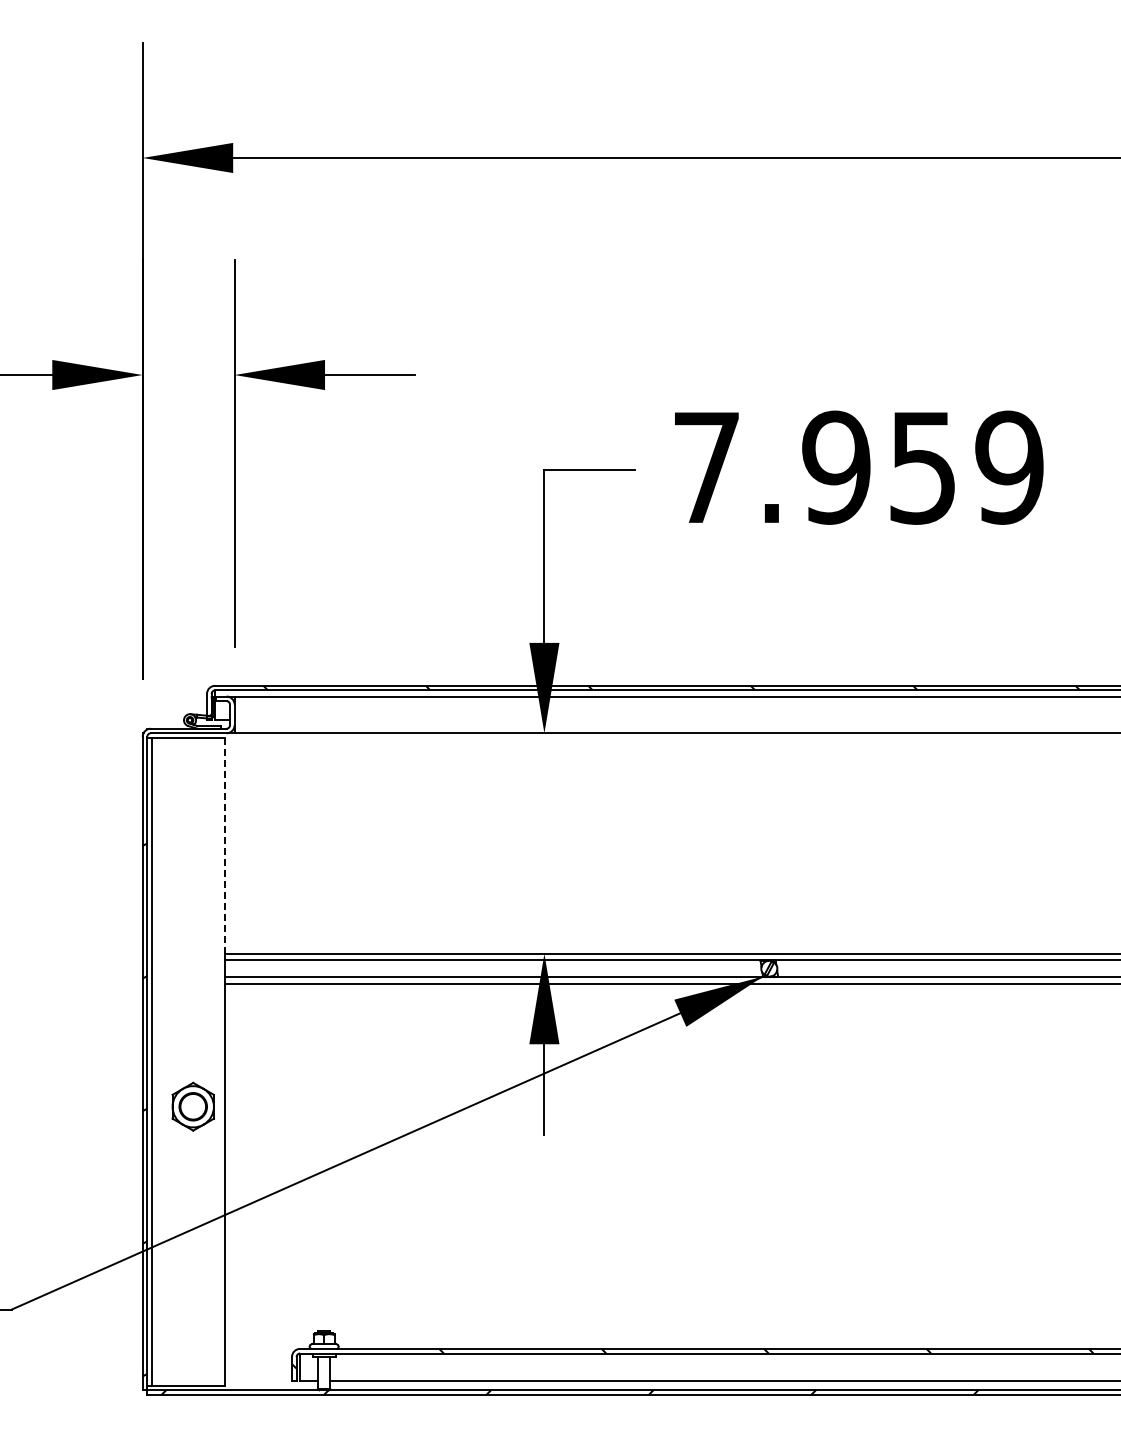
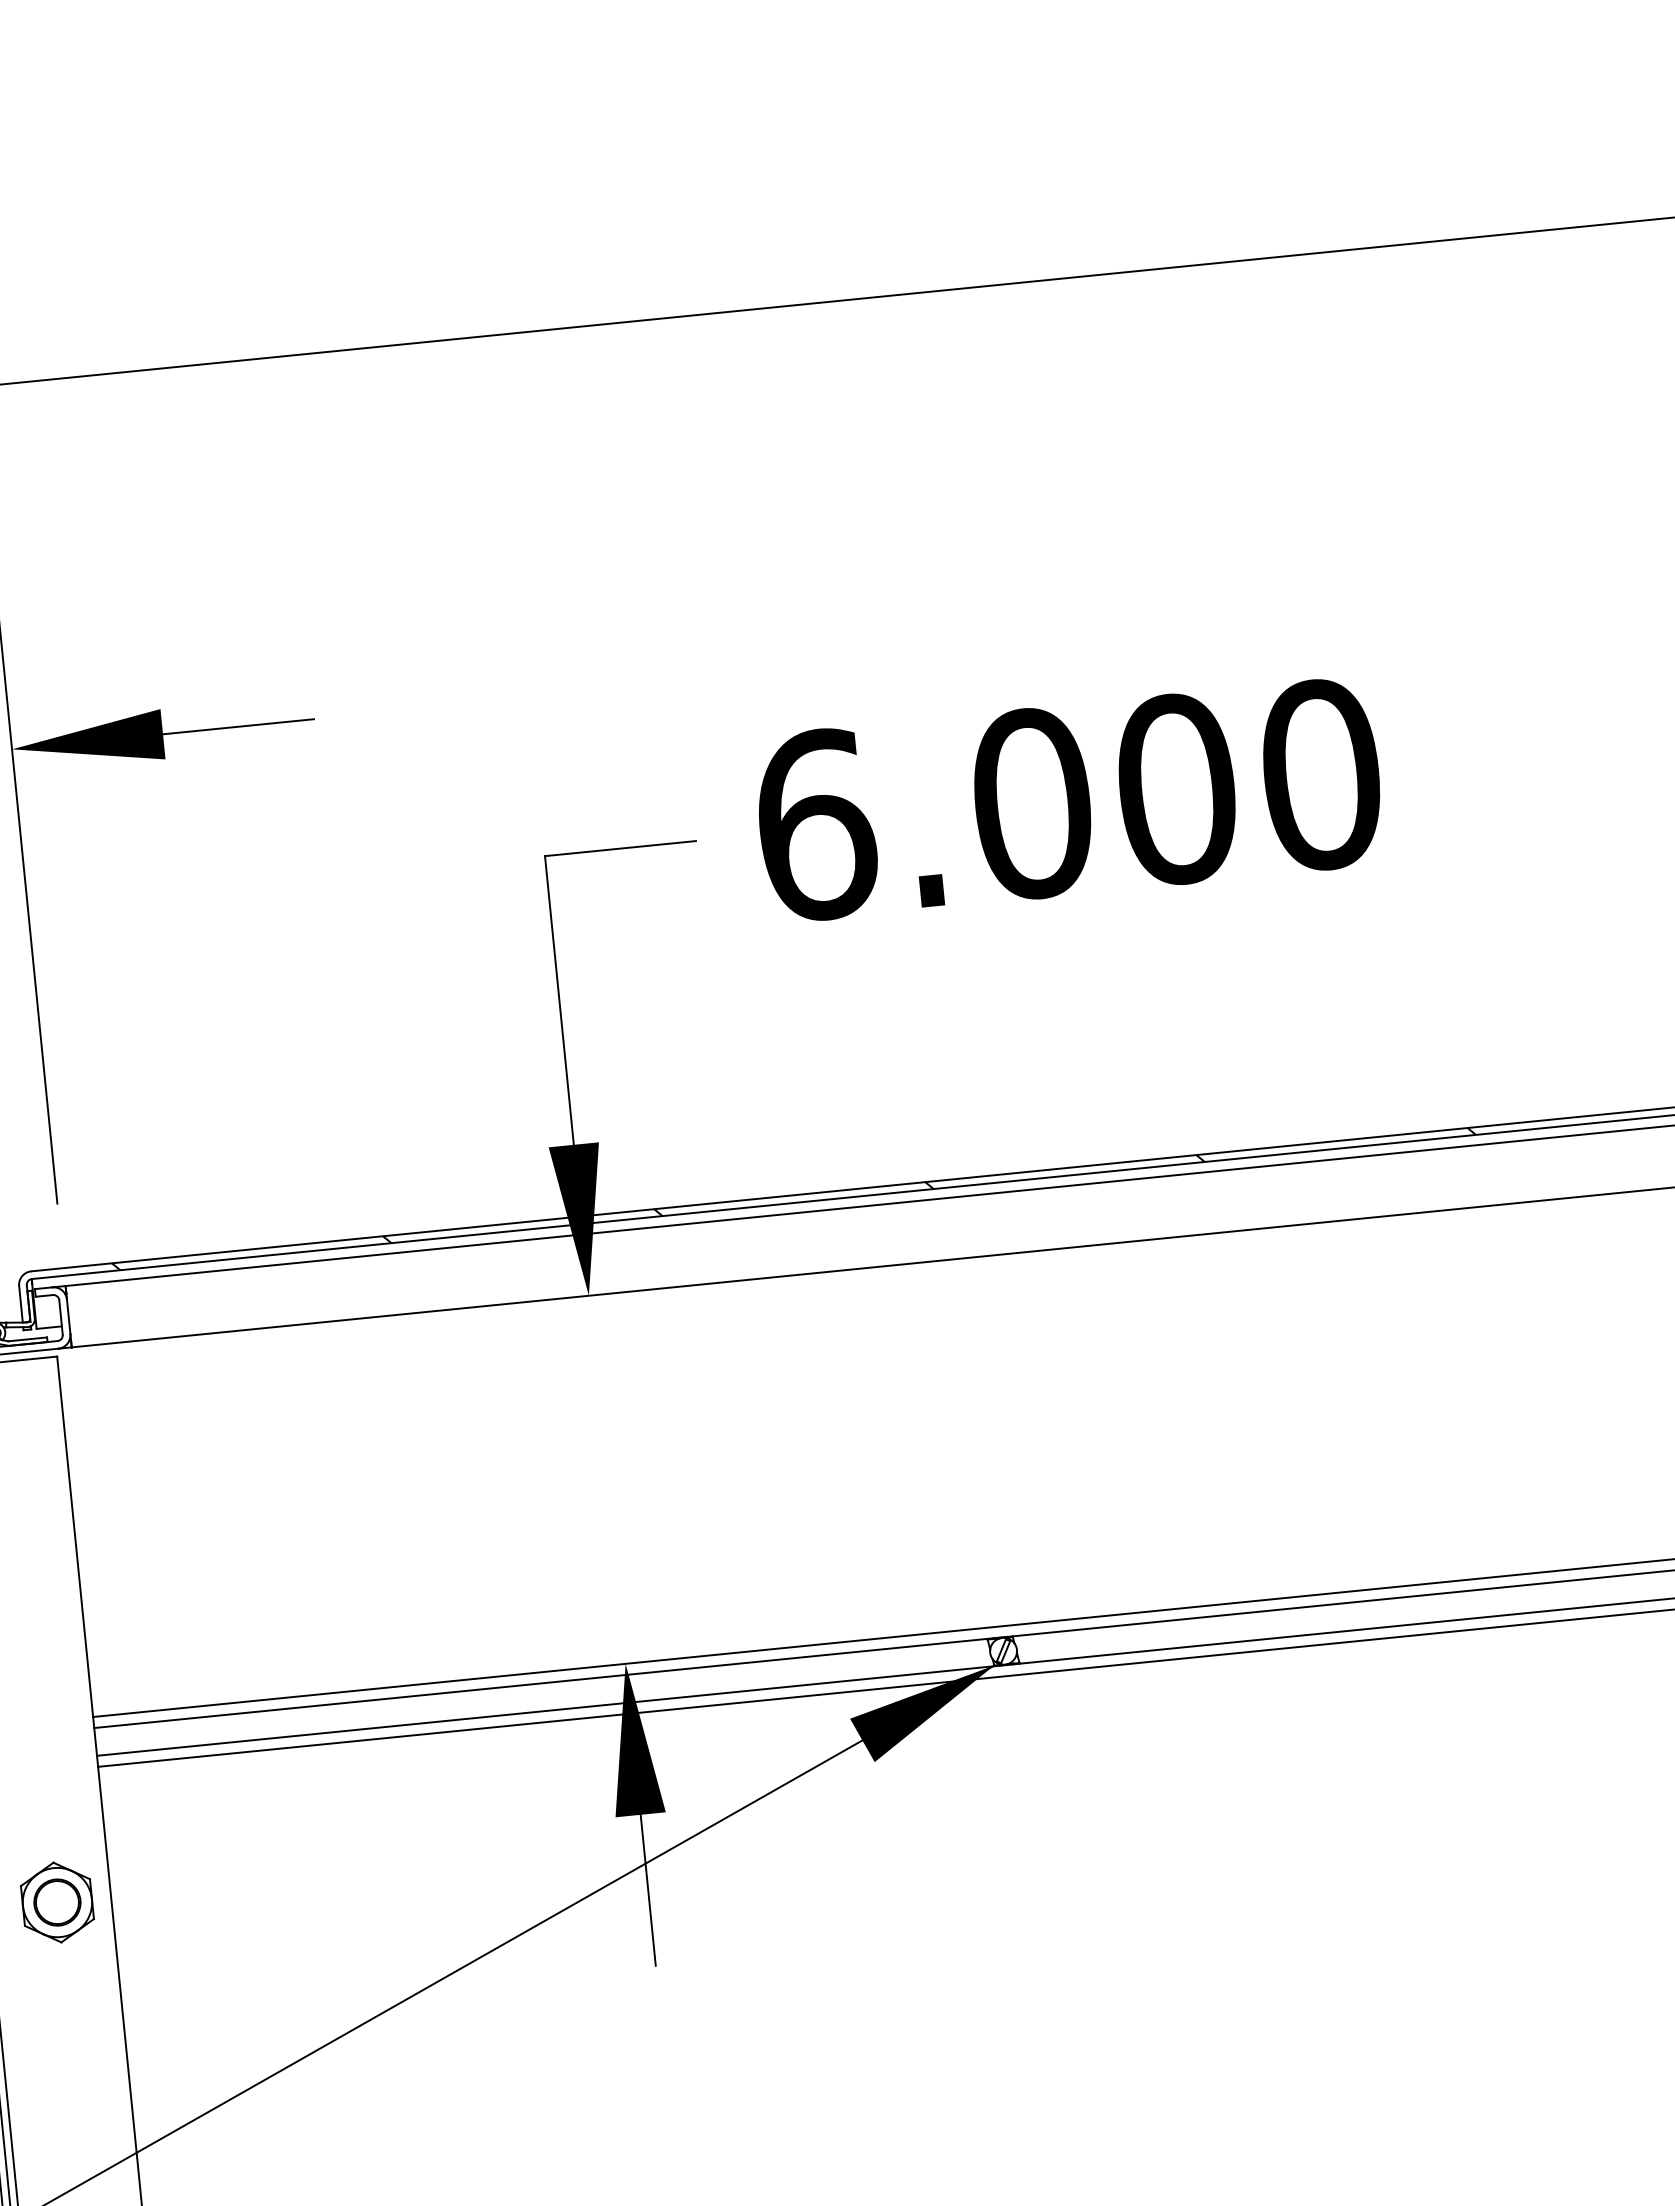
text: (858, 467) -> (1068, 799), 7.959 -> 6.000
line: (225, 845) -> (75, 1536), dashed -> solid
part: (192, 1106) -> (56, 1902), moved

